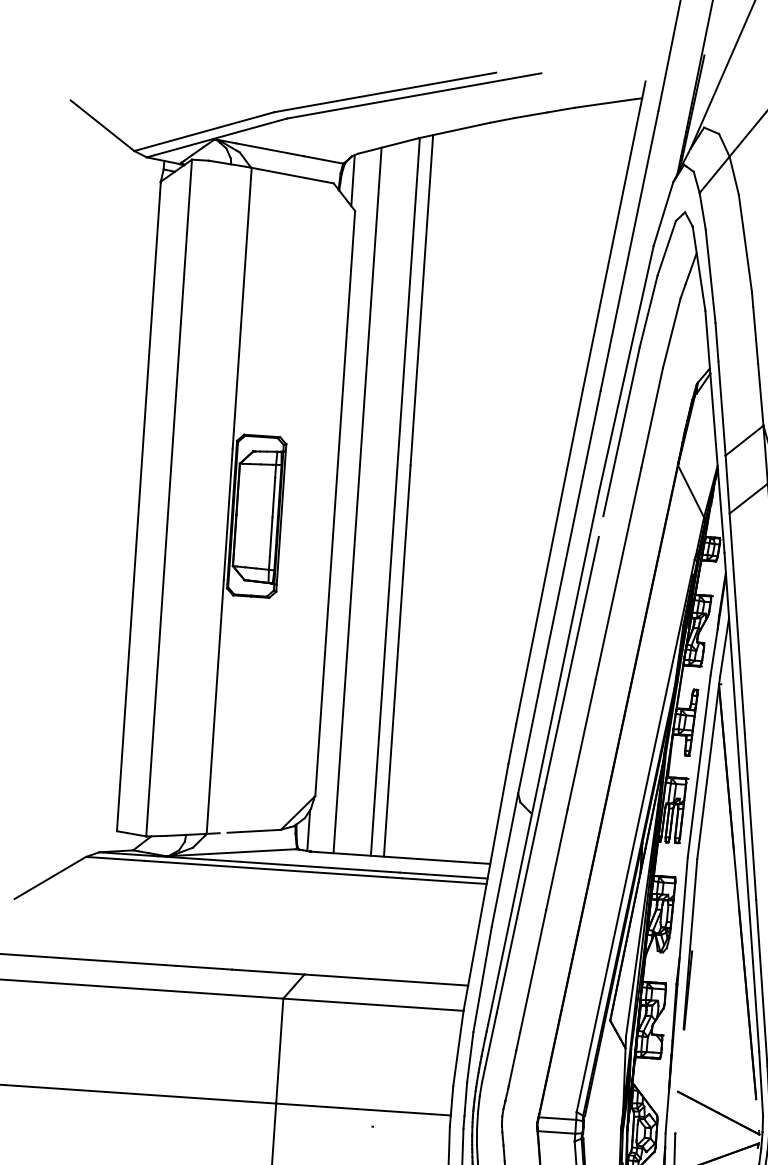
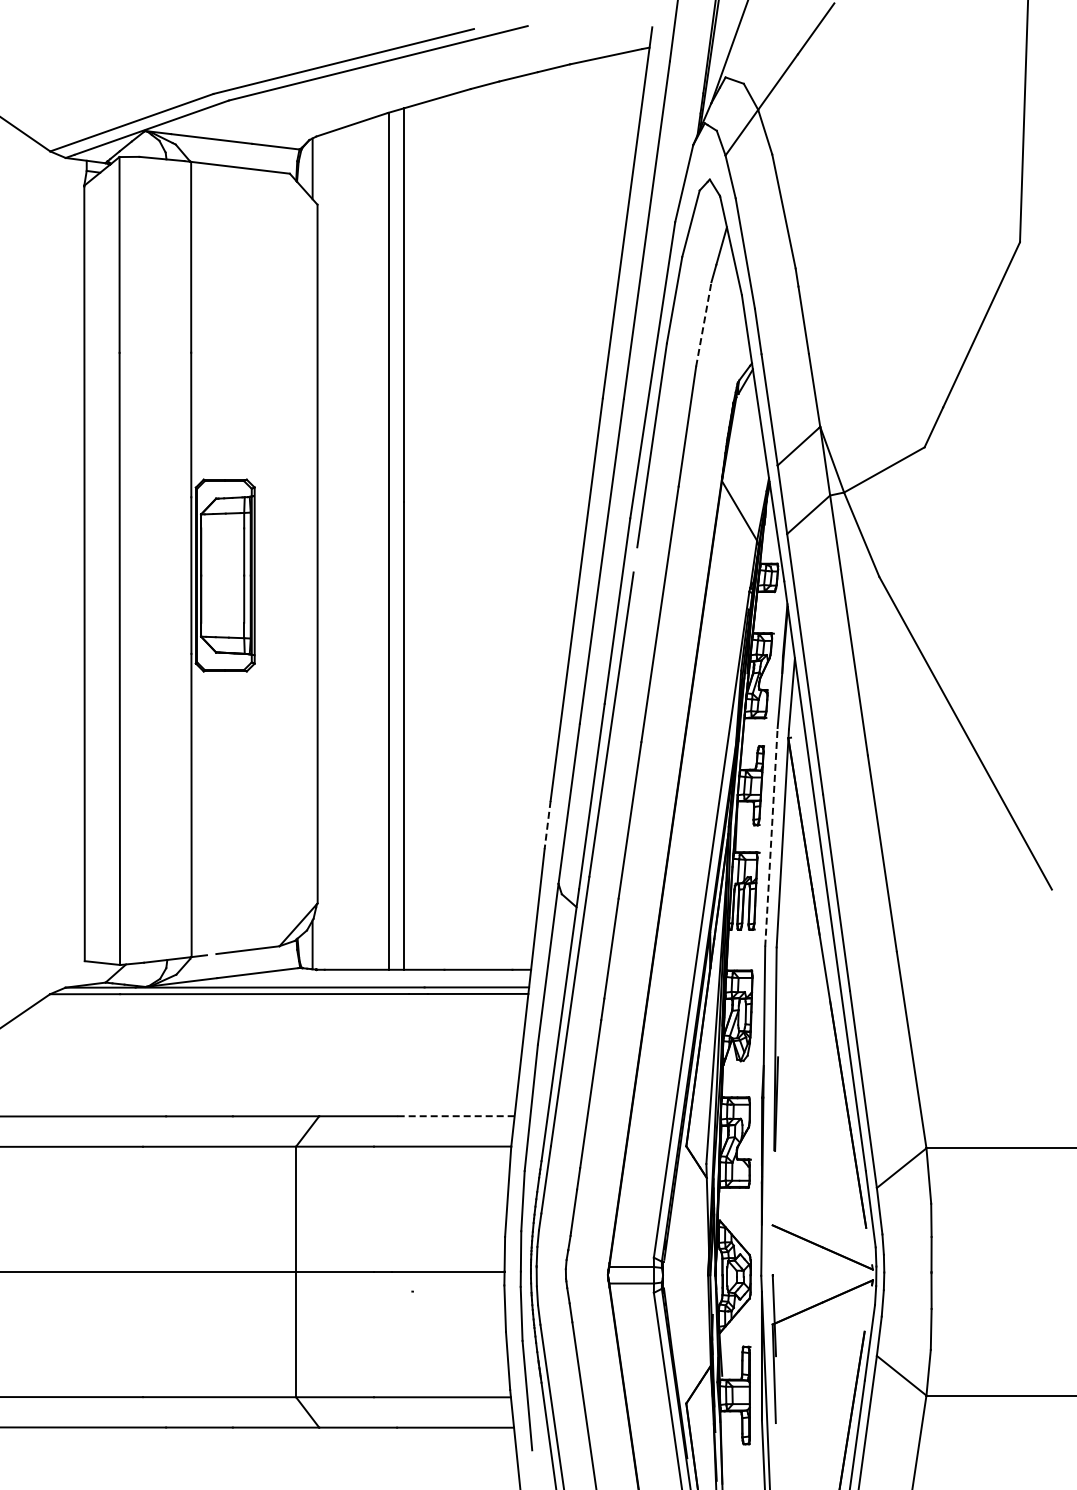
line: (671, 333) -> (703, 324), solid -> dashed
line: (357, 500) -> (343, 548), removed
line: (512, 744) -> (547, 825), solid -> dashed
line: (699, 766) -> (771, 836), solid -> dashed
line: (418, 982) -> (455, 1116), solid -> dashed

